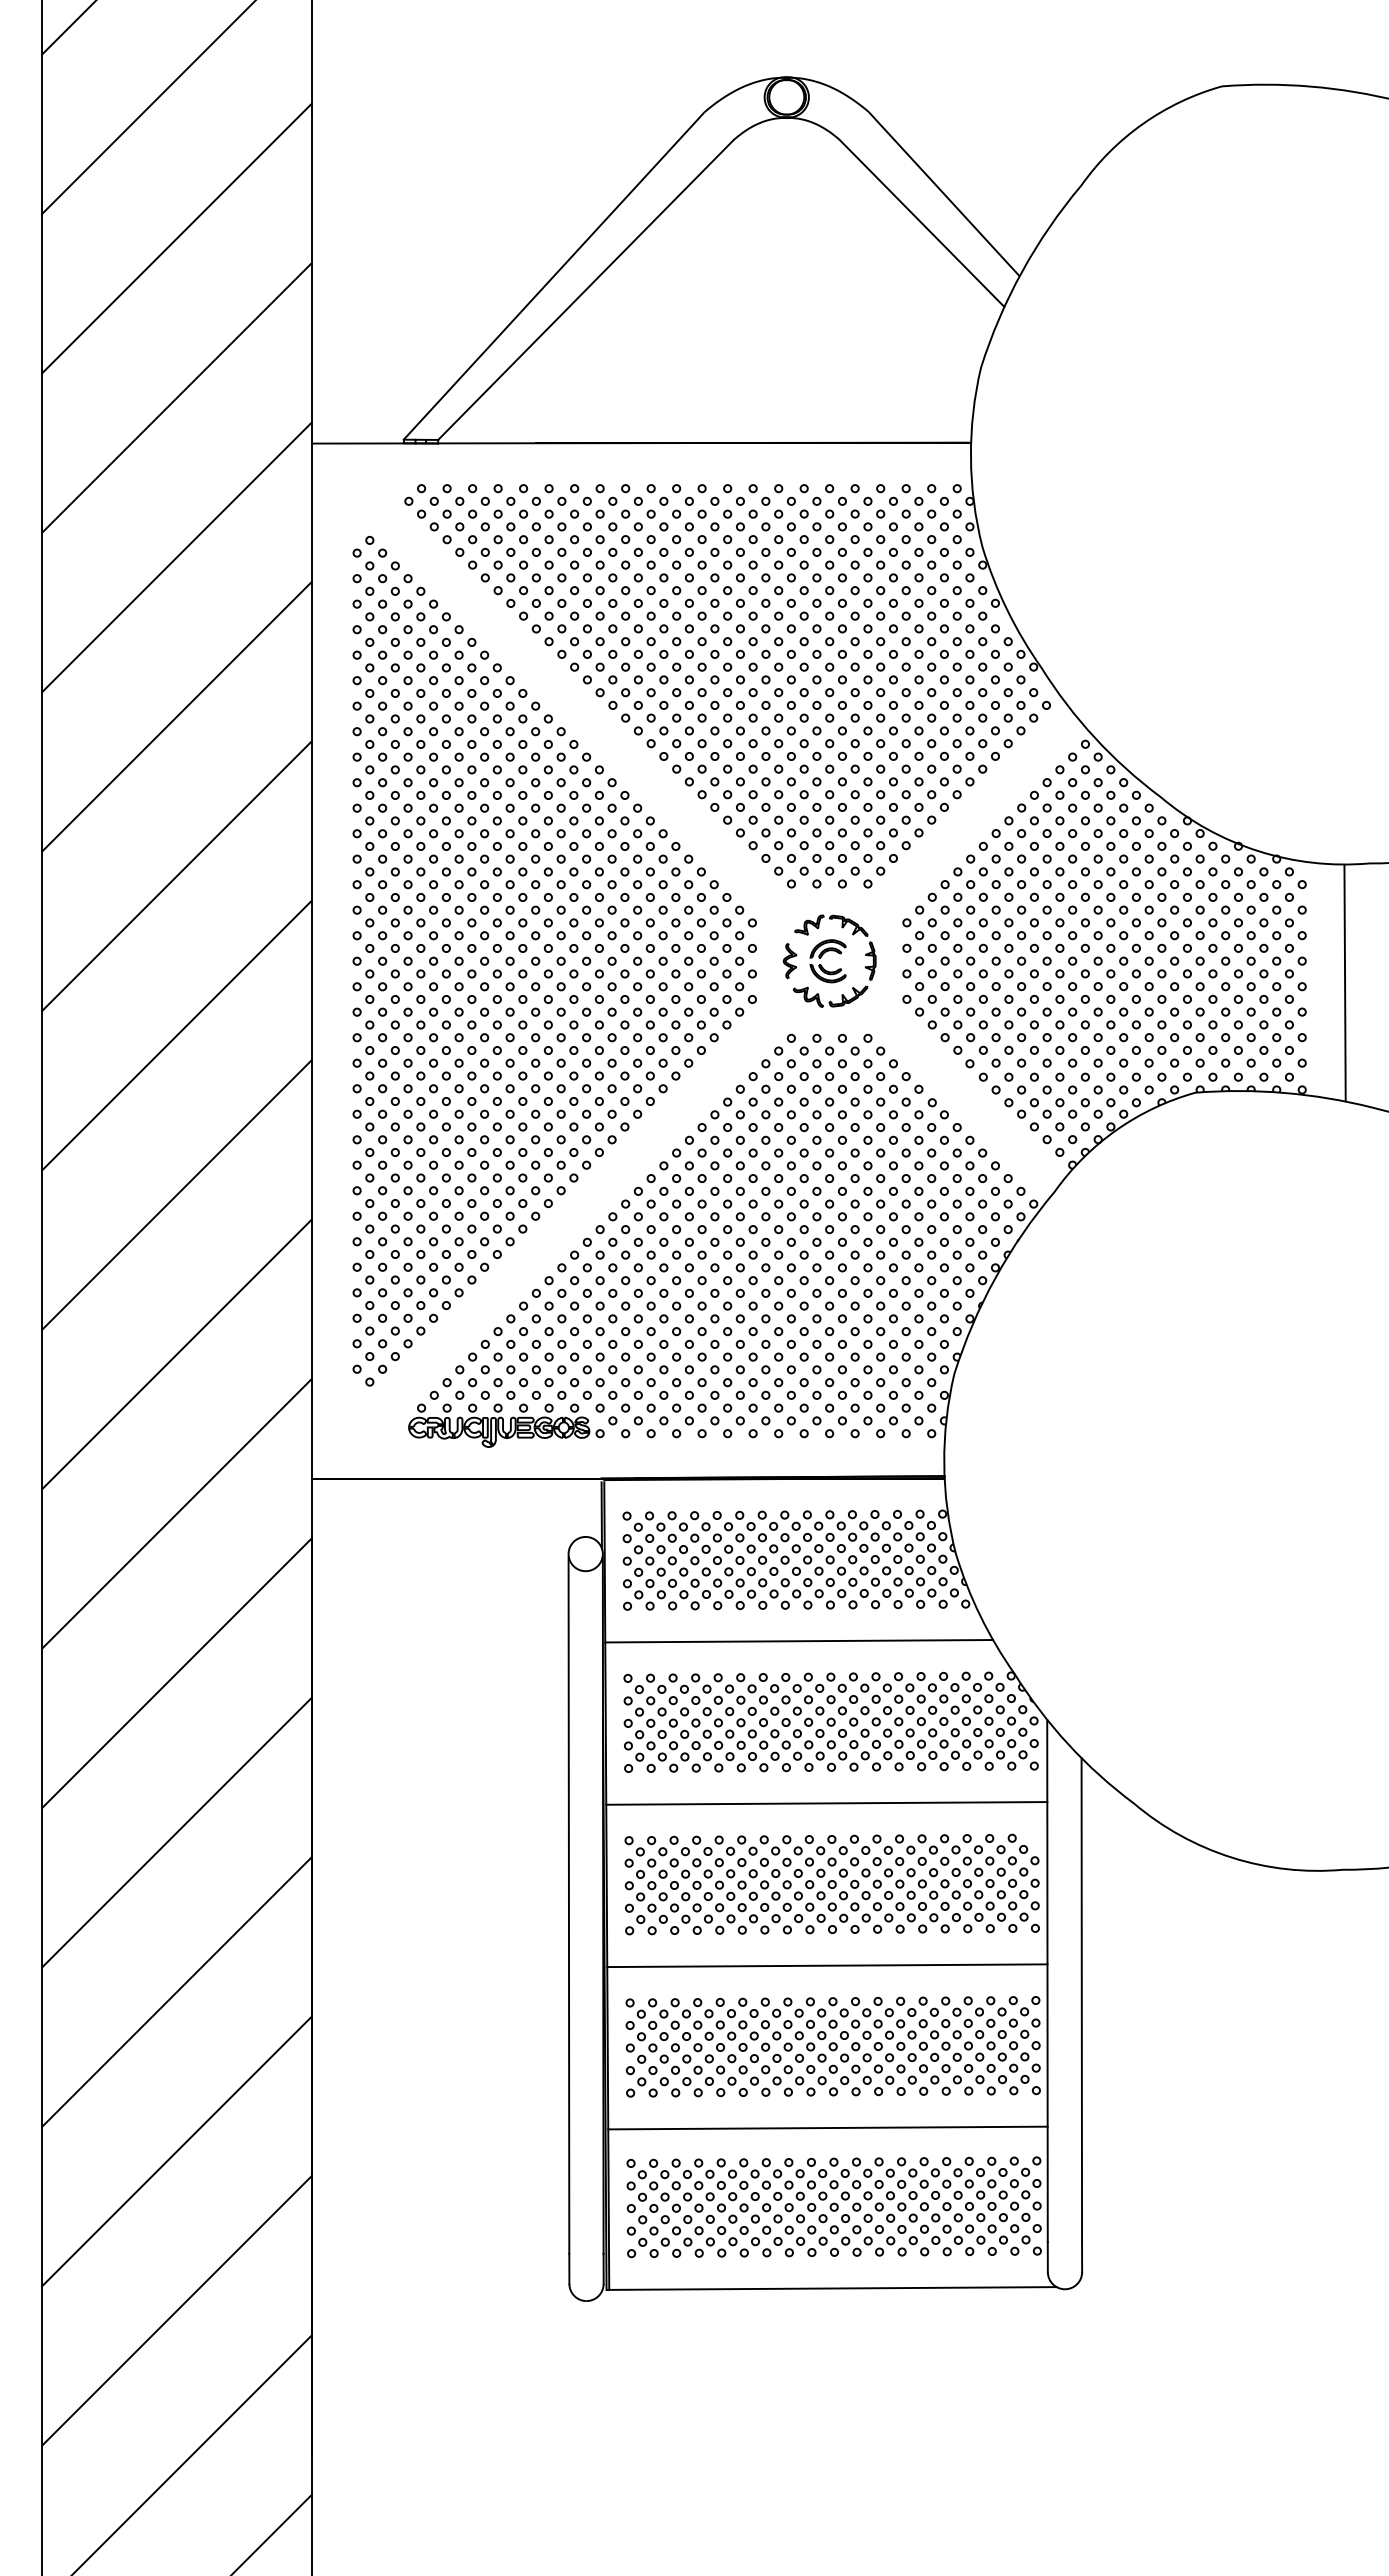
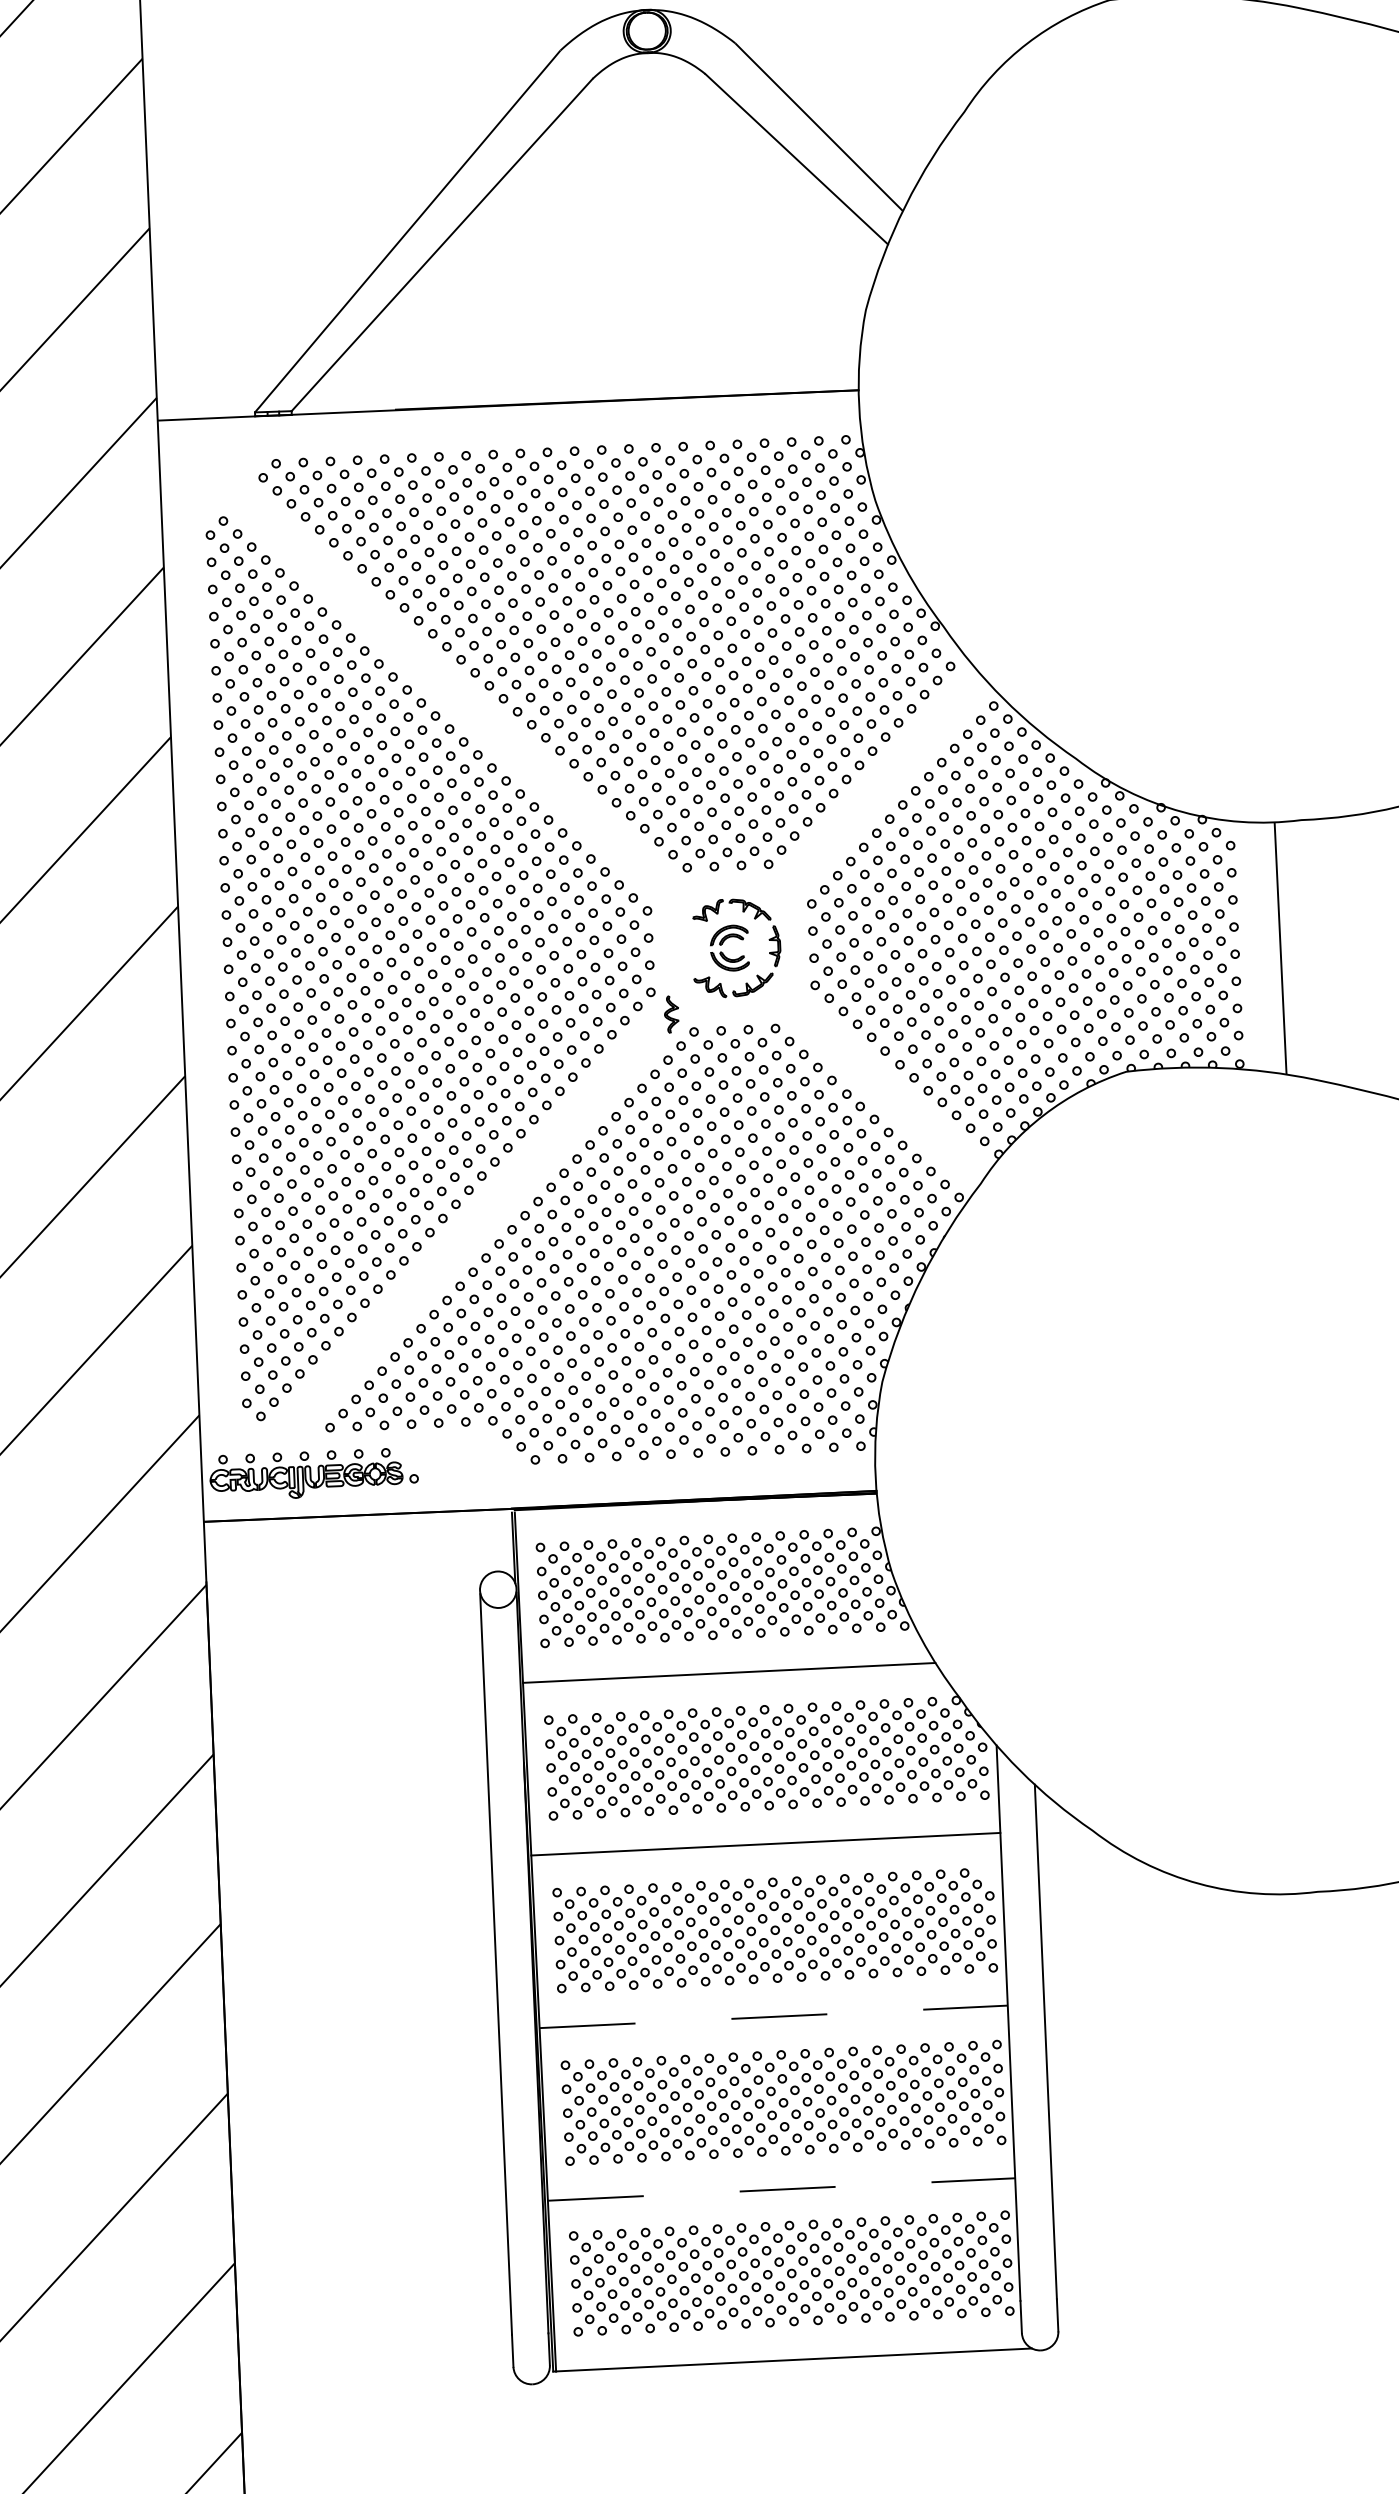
part: (789, 961) -> (671, 1014), moved
part: (506, 1425) -> (314, 1474), moved
line: (827, 1965) -> (773, 2016), solid -> dashed
line: (827, 2128) -> (781, 2190), solid -> dashed

